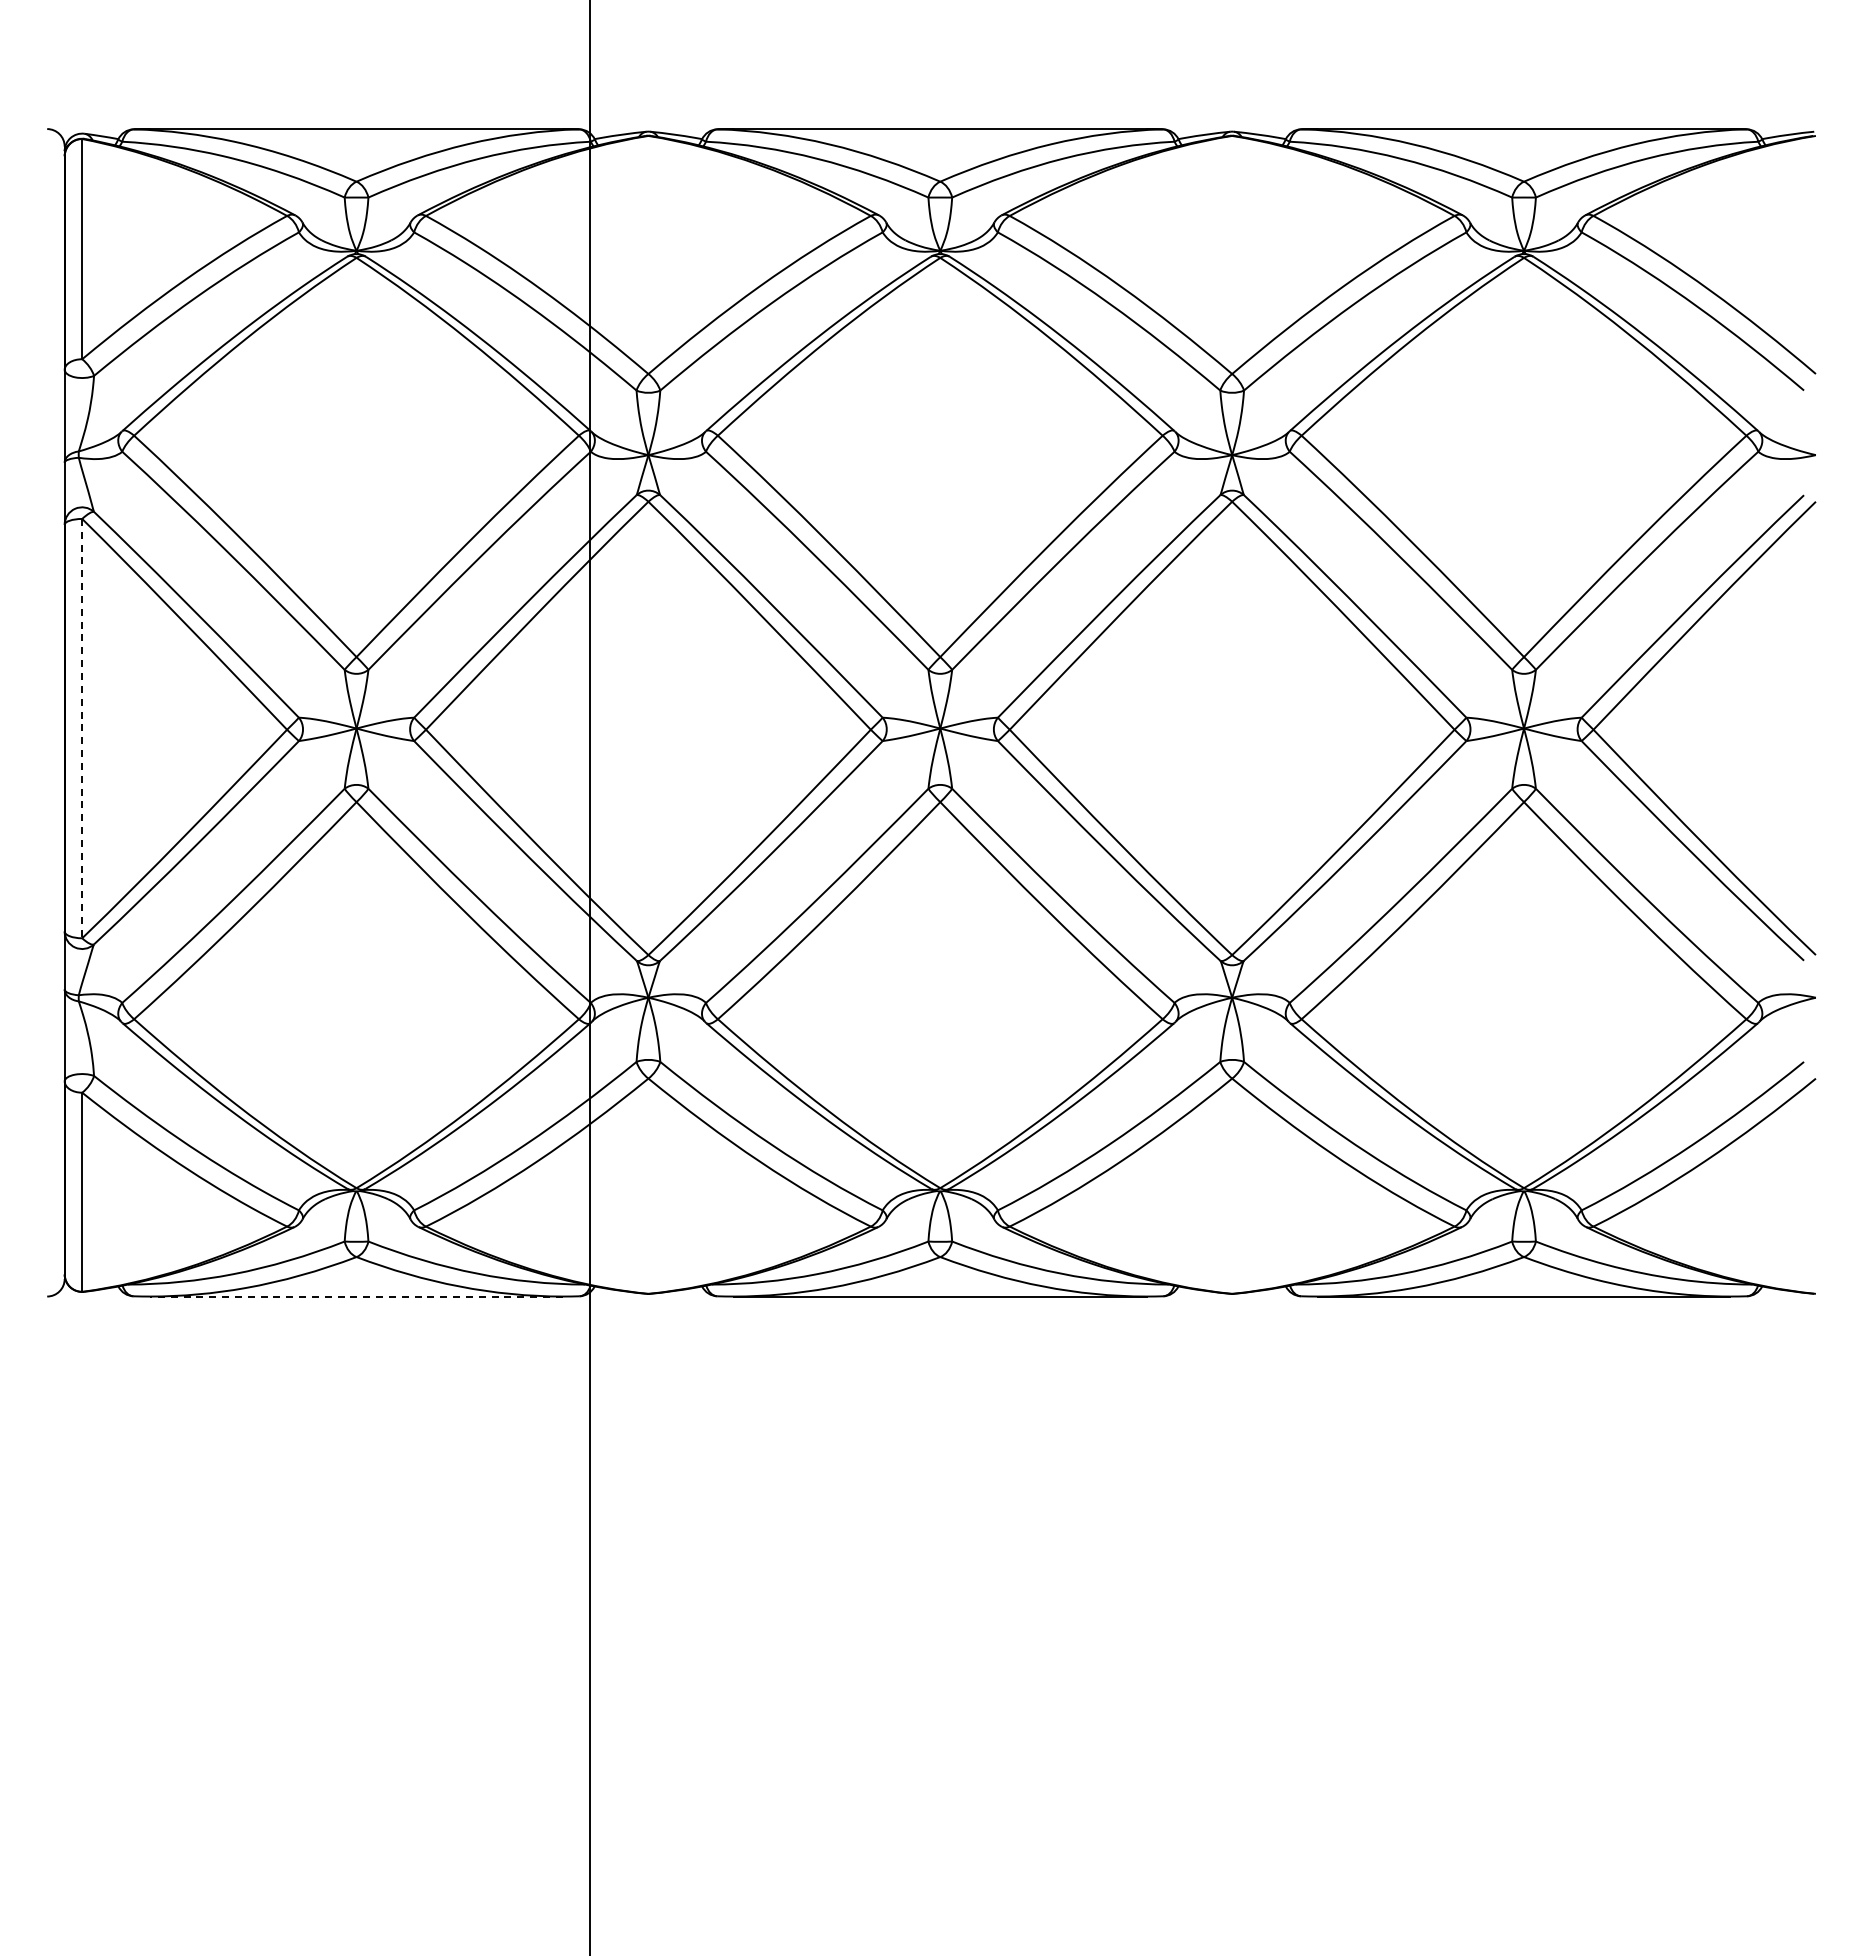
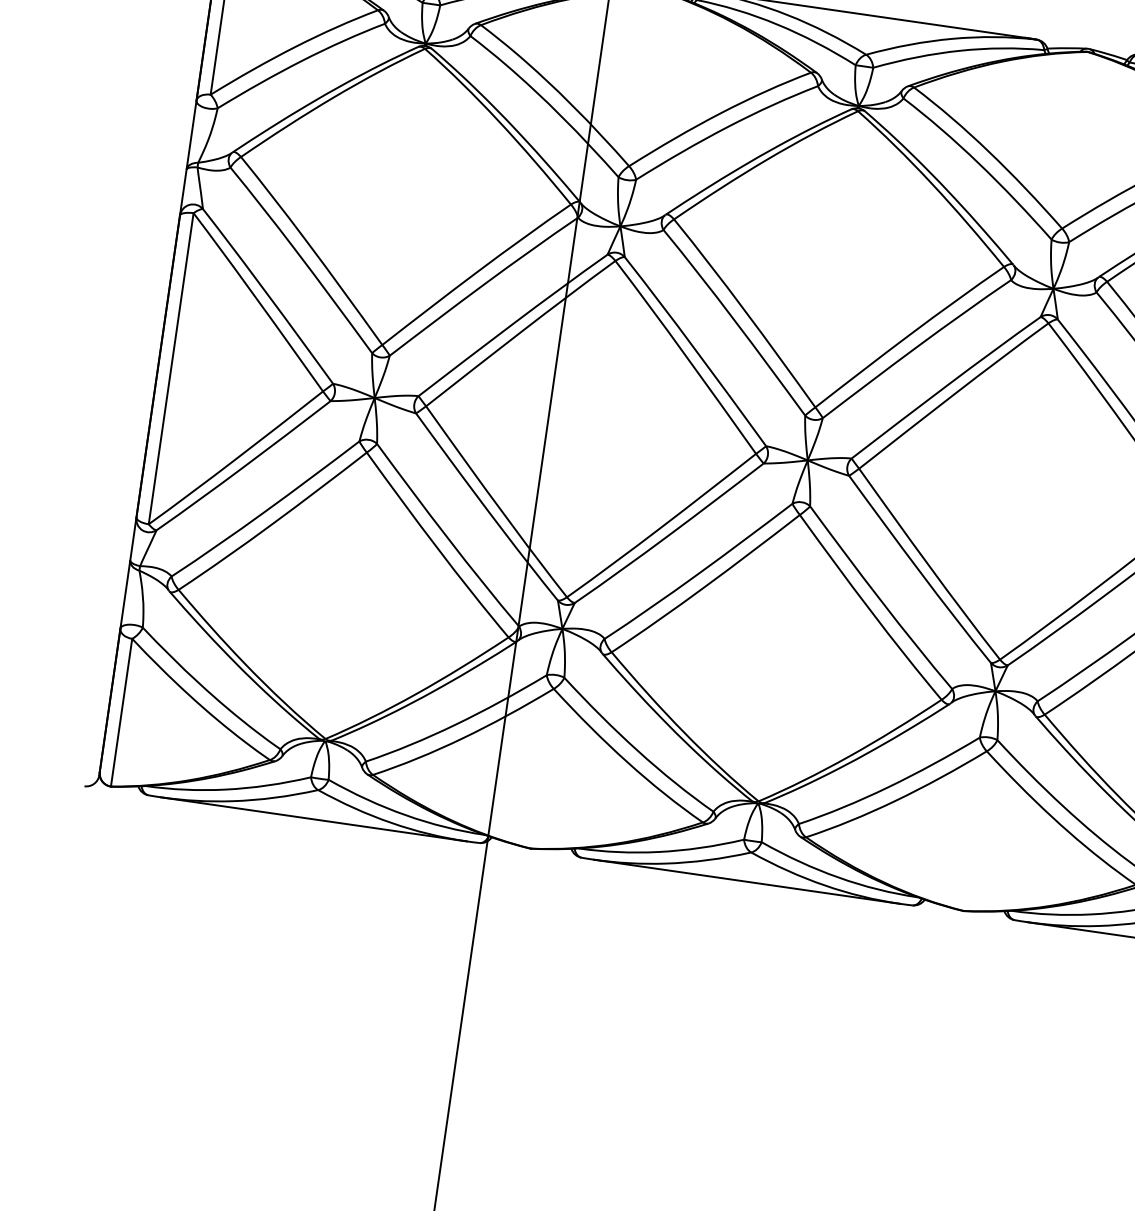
line: (82, 728) -> (171, 368), dashed -> solid
line: (356, 1296) -> (313, 819), dashed -> solid

